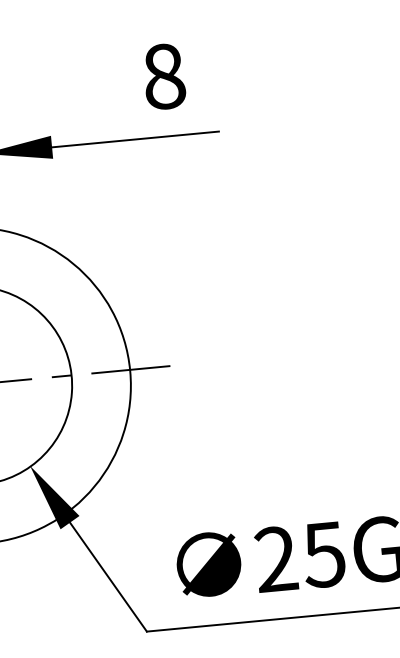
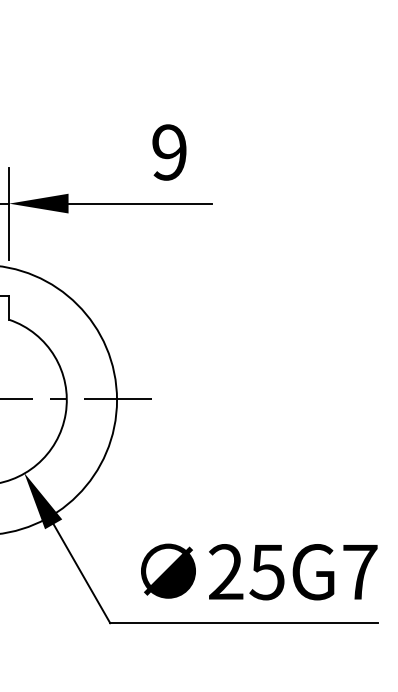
text: (164, 76) -> (169, 152), 8 -> 9

